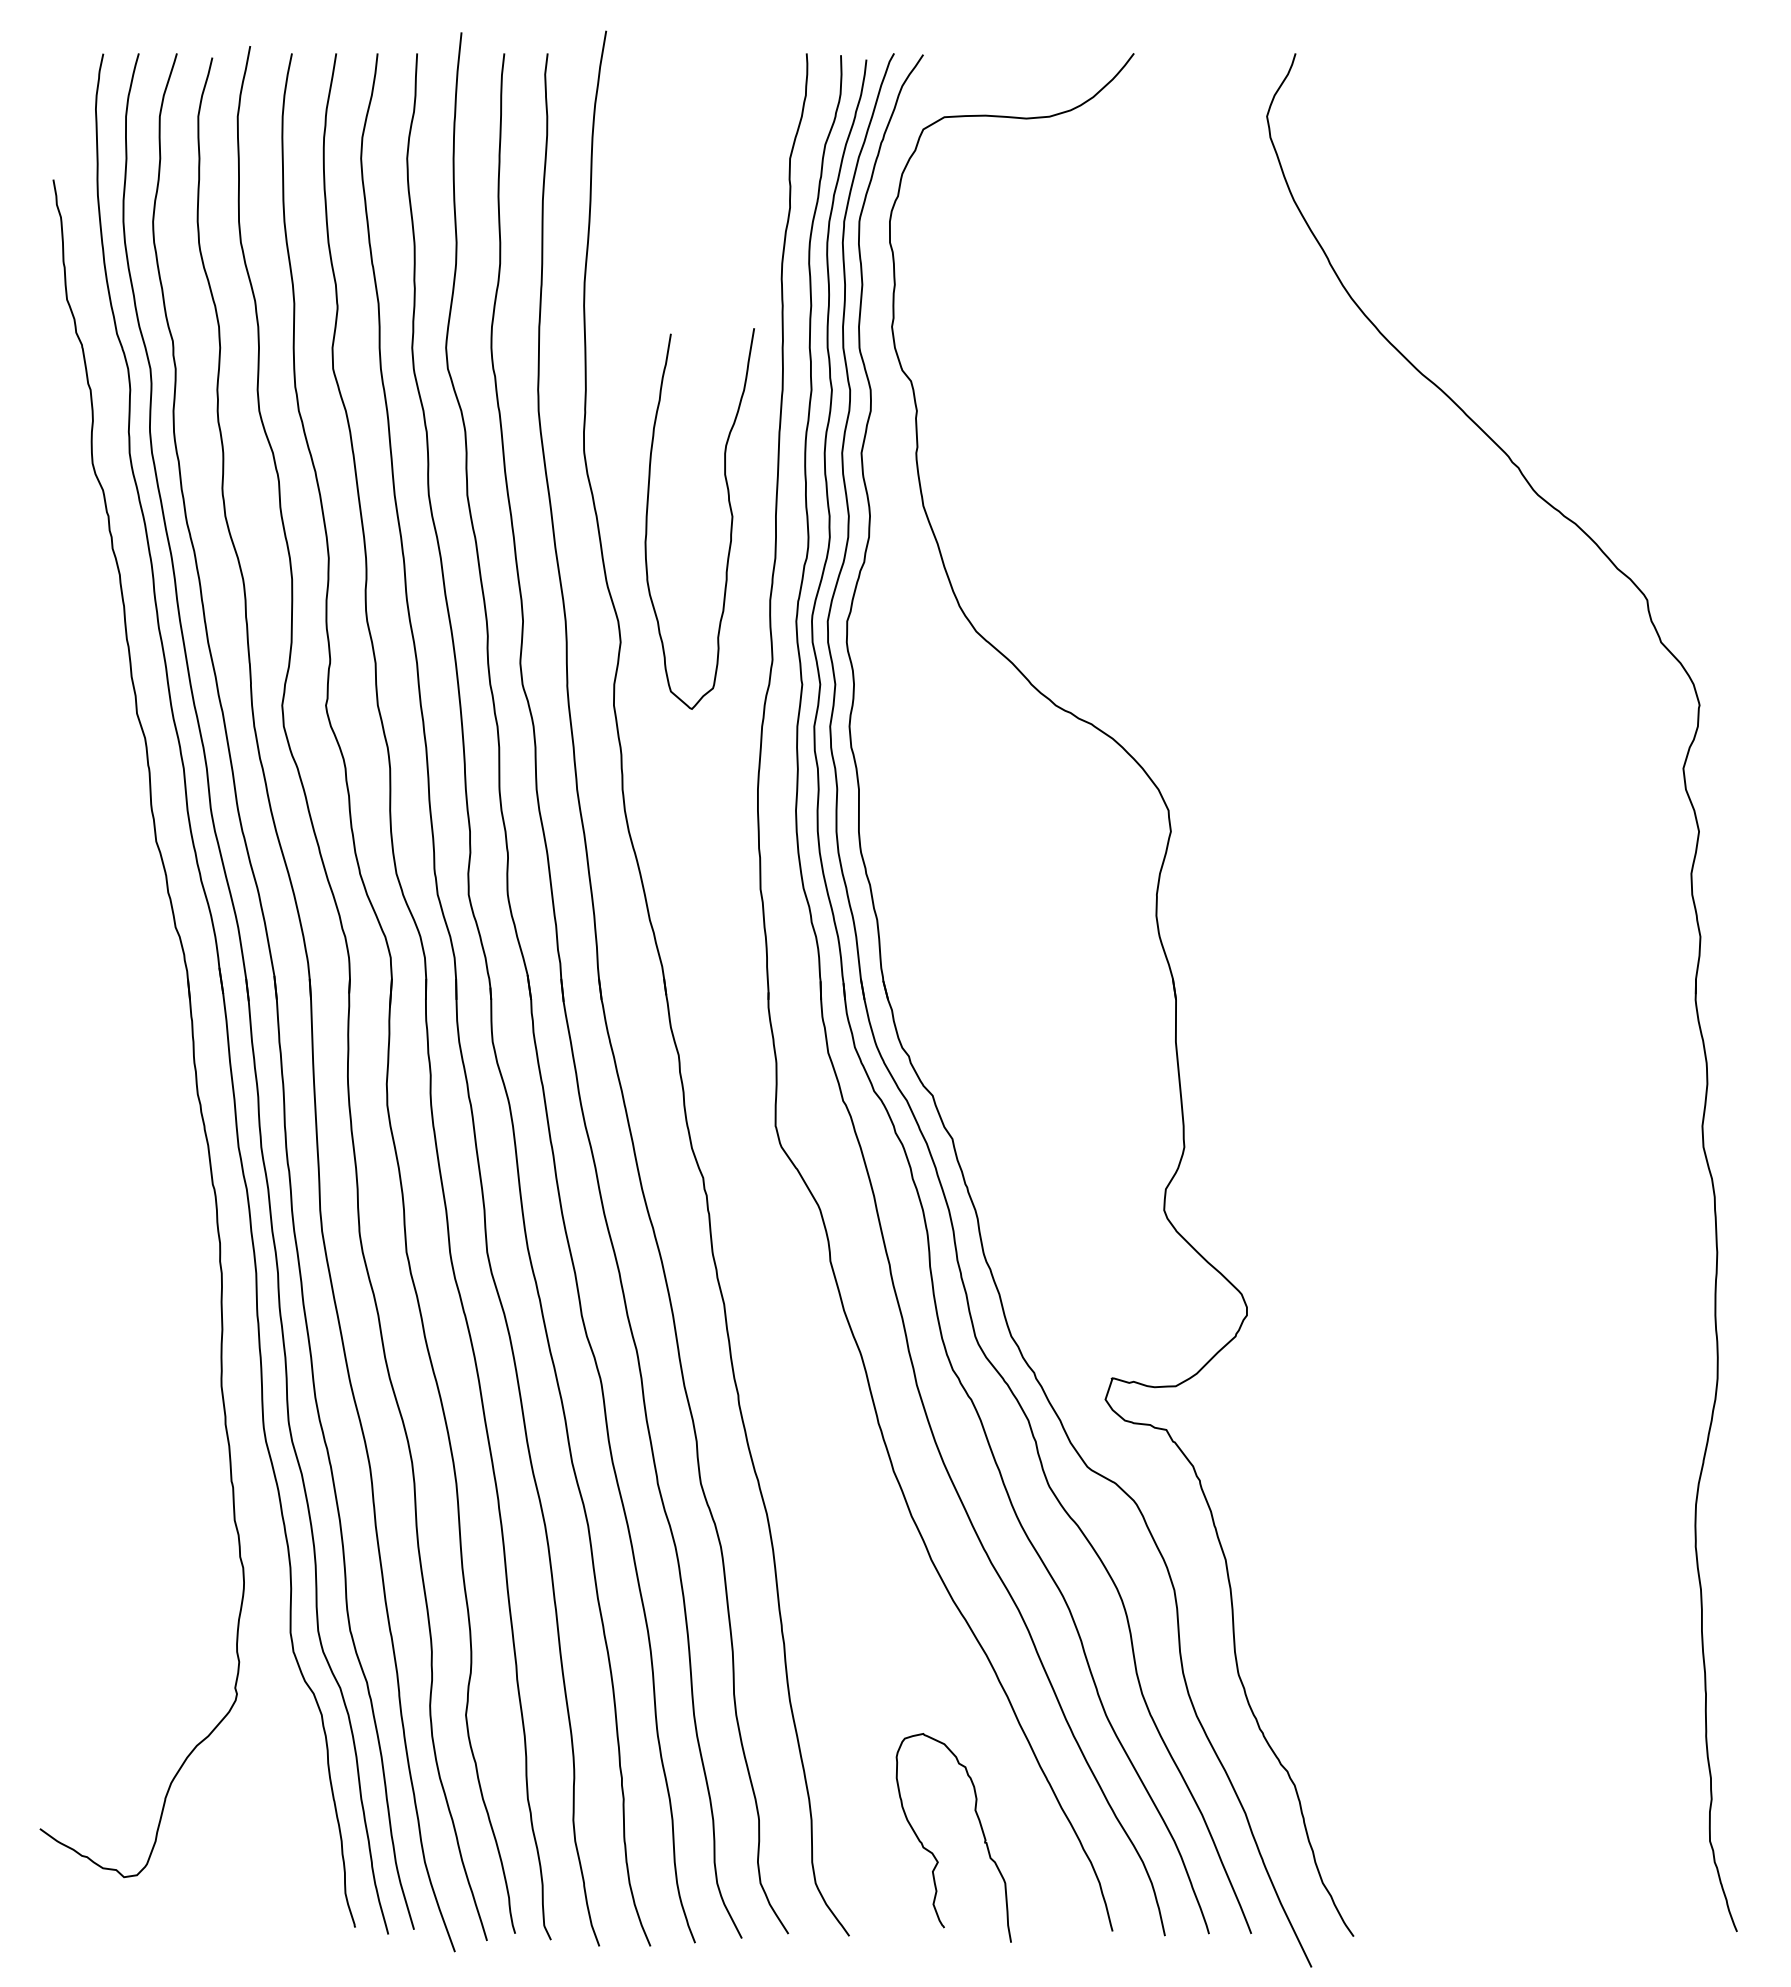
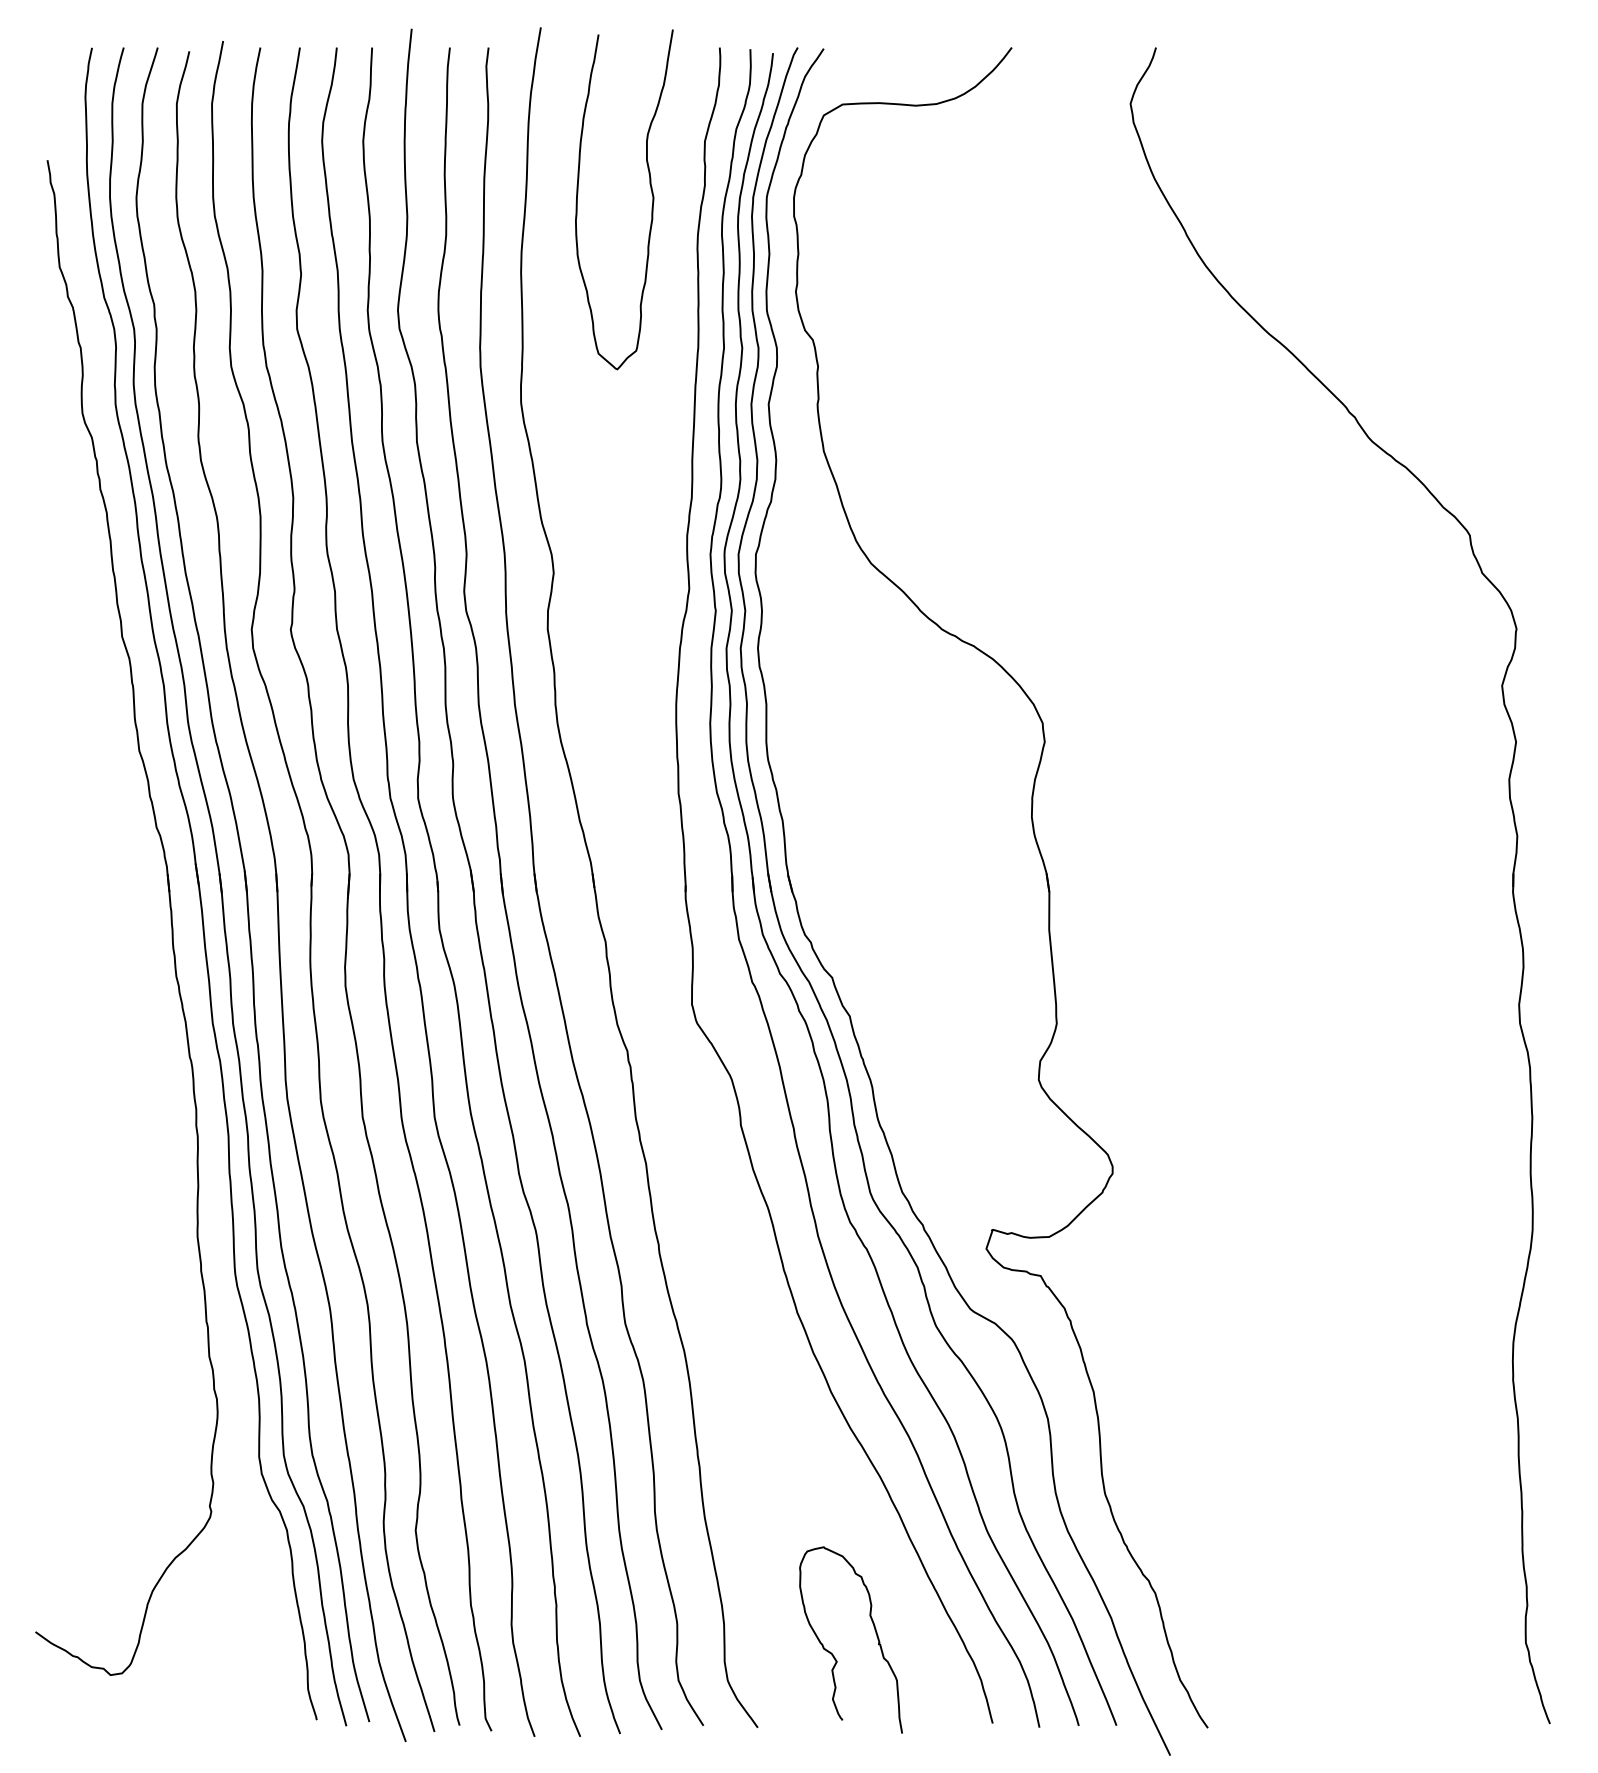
curve: (730, 513) -> (651, 194), moved

